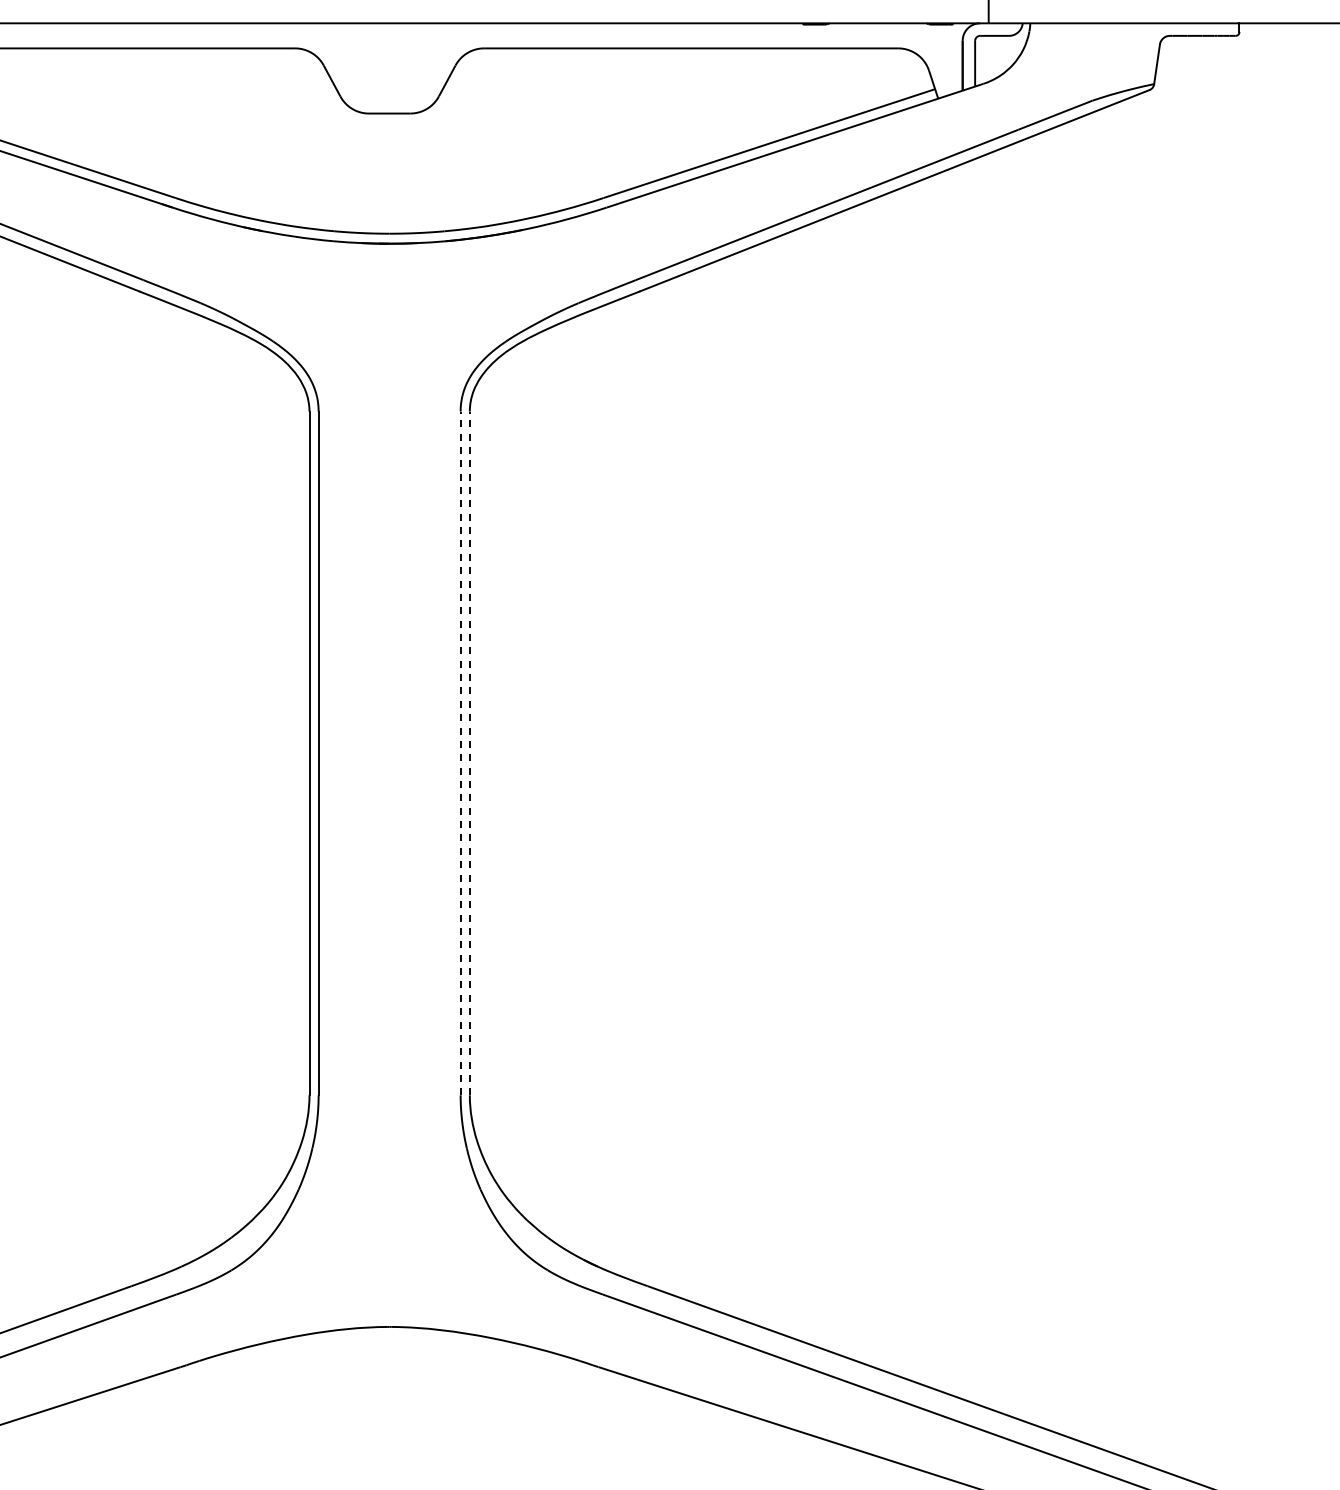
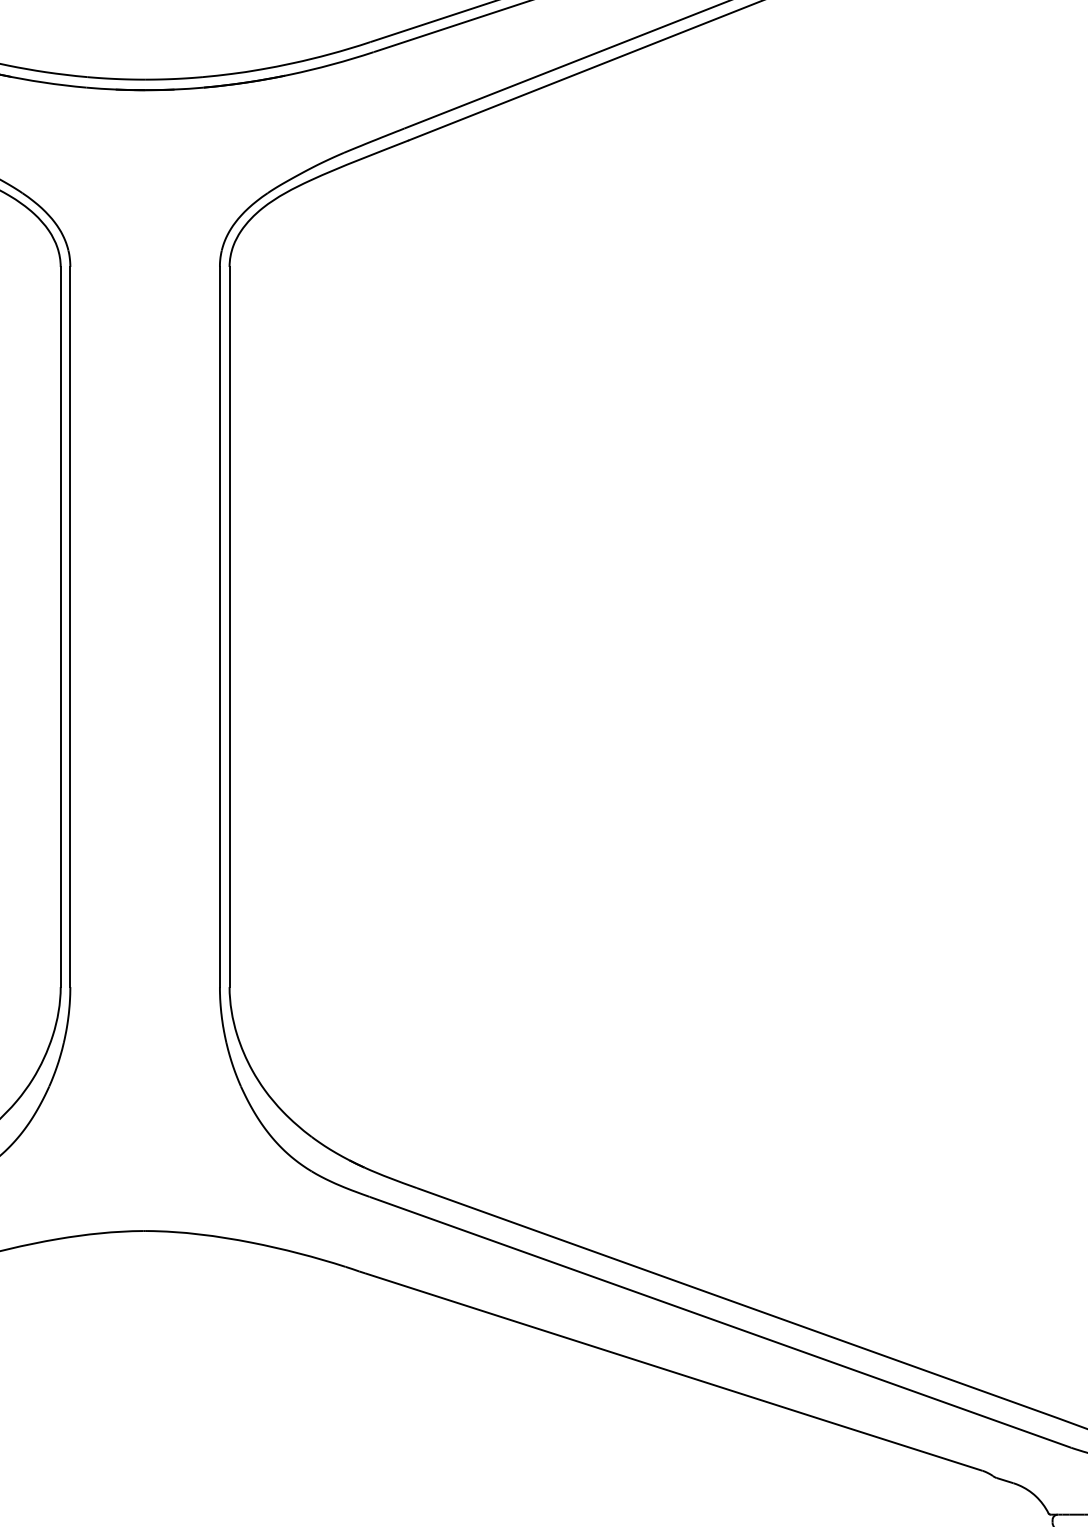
line: (460, 753) -> (219, 627), dashed -> solid
line: (469, 753) -> (229, 627), dashed -> solid

